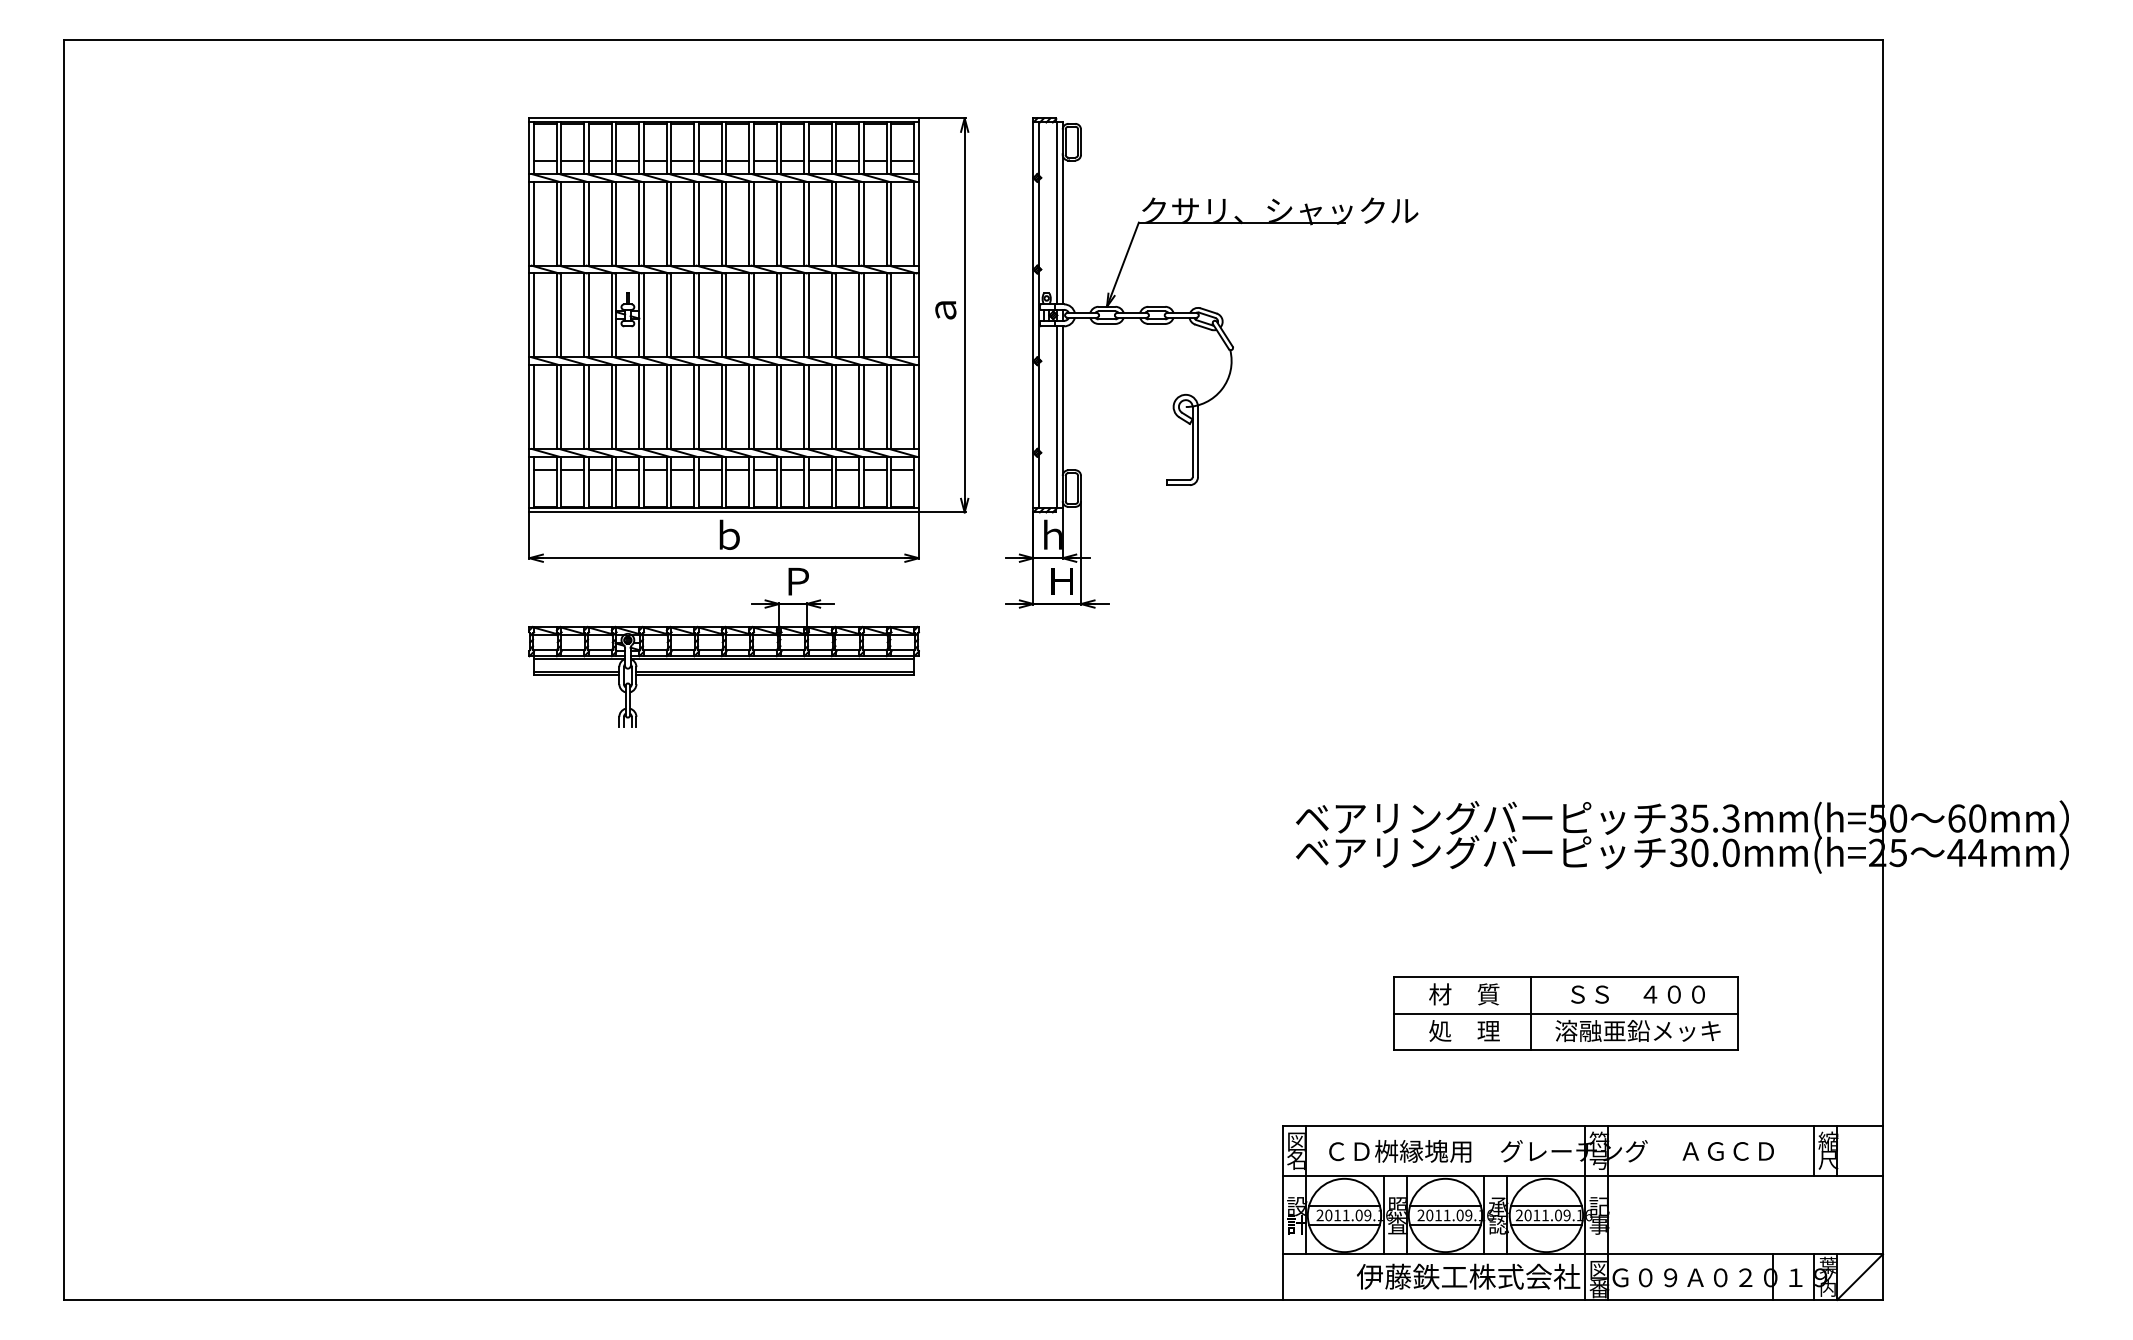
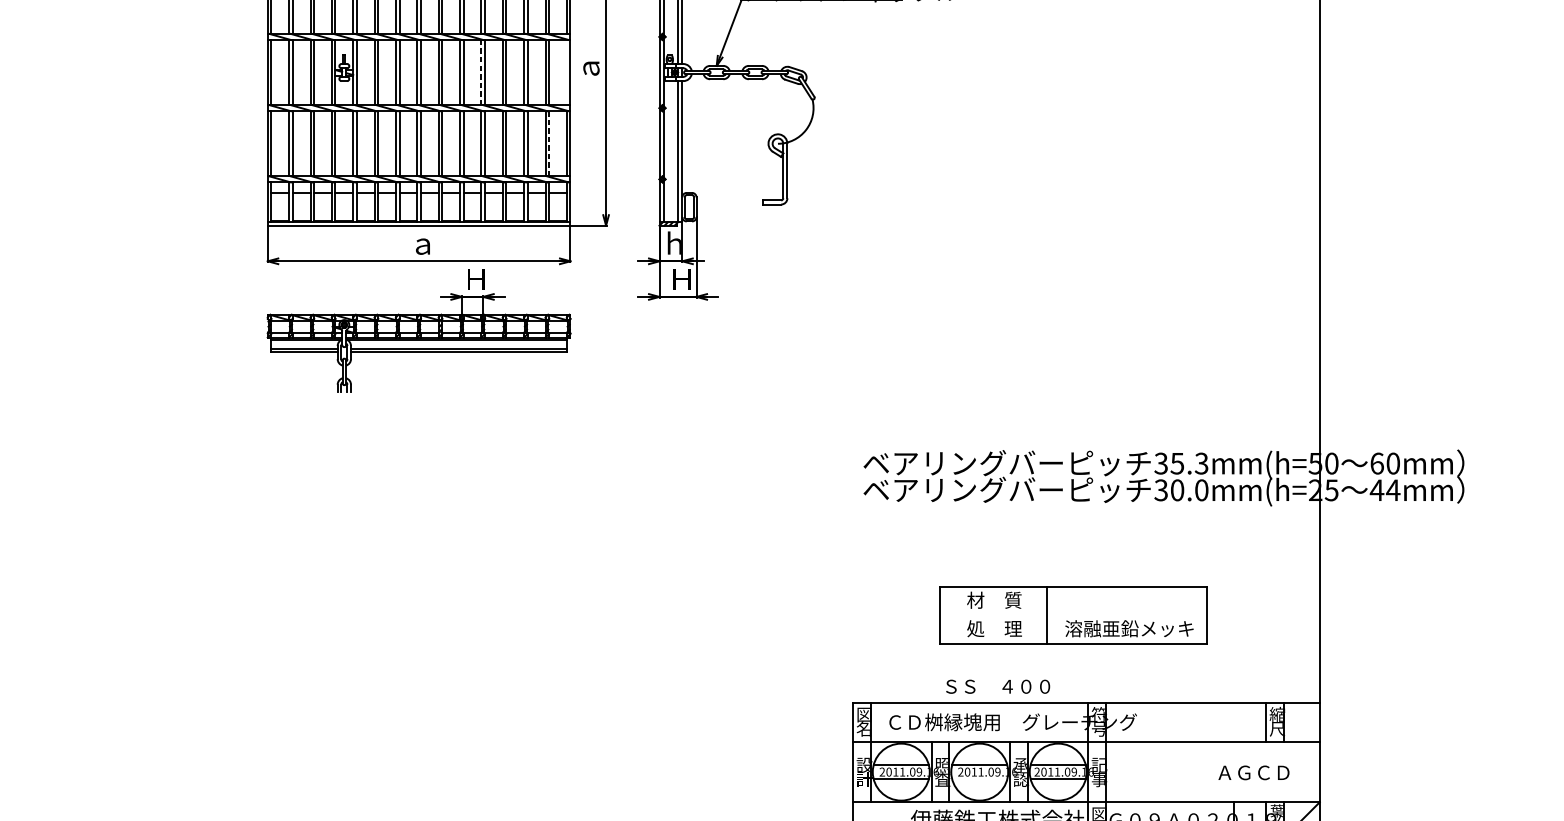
line: (804, 315) -> (481, 72), solid -> dashed
line: (914, 315) -> (567, 72), removed
line: (891, 407) -> (549, 144), solid -> dashed
text: (729, 534) -> (423, 242), ｂ -> ａ
text: (797, 581) -> (476, 279), Ｐ -> Ｈ
text: (1637, 994) -> (997, 686), moved
line: (1565, 1013) -> (1073, 615), removed
text: (1727, 1151) -> (1253, 772), moved
line: (1444, 1224) -> (979, 779), removed

